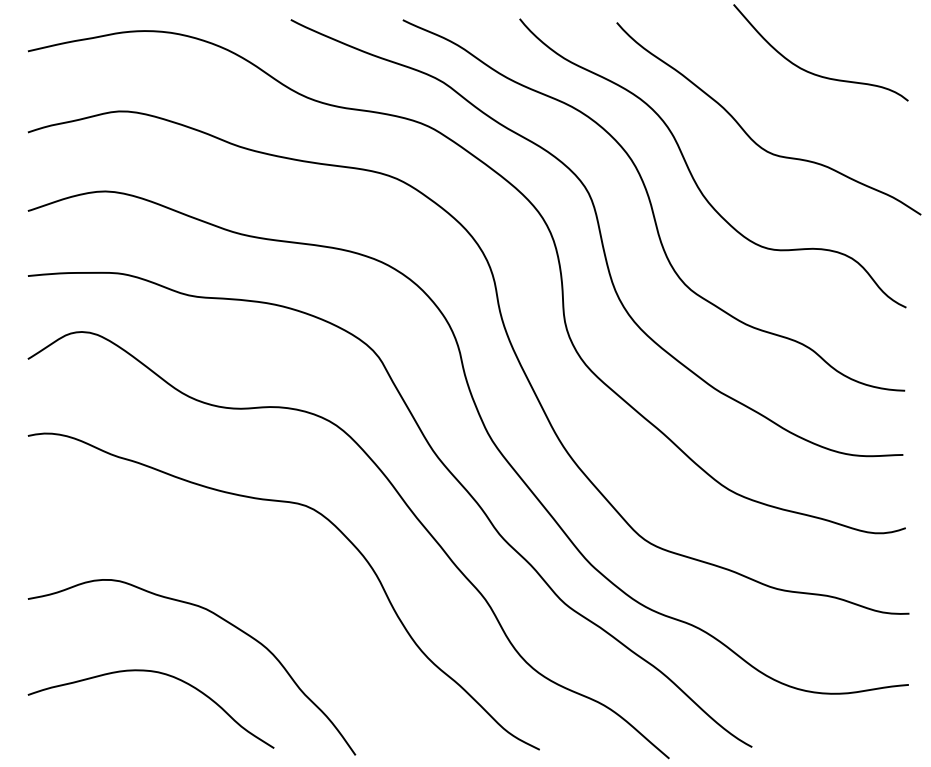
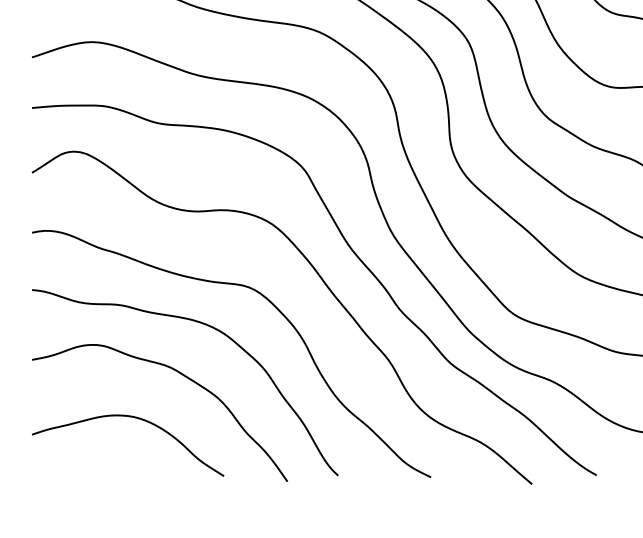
curve: (254, 556) -> (208, 326), added

